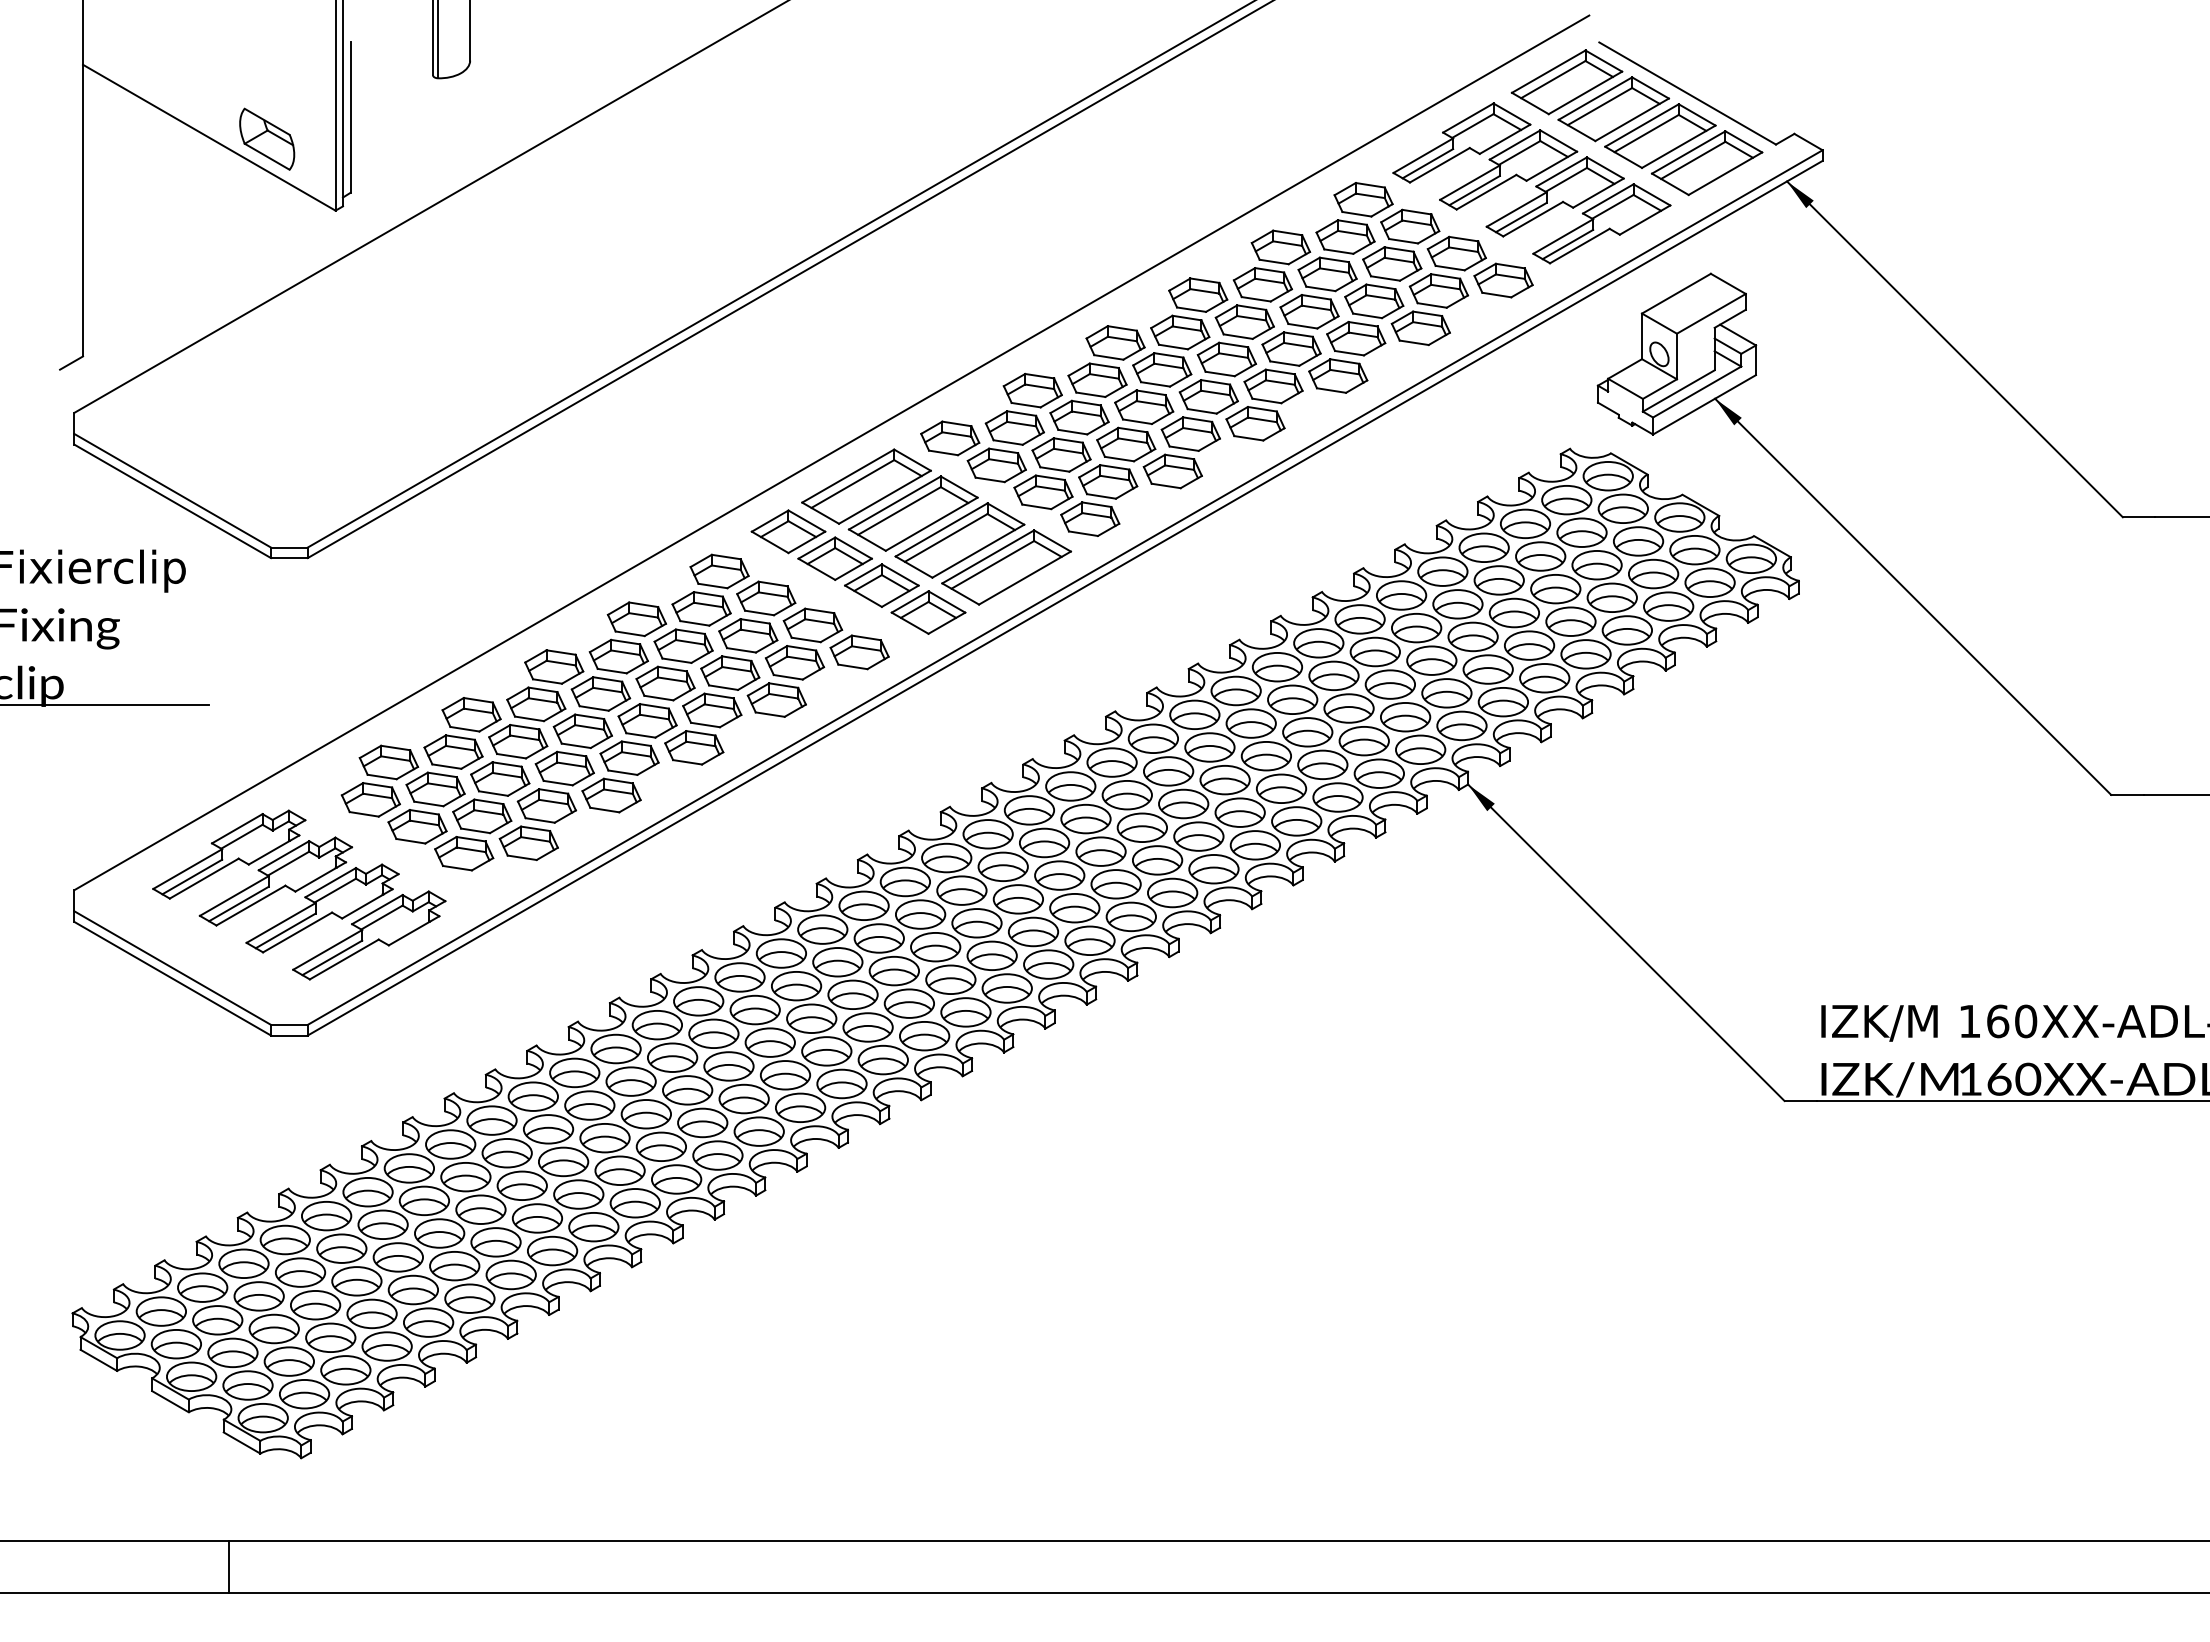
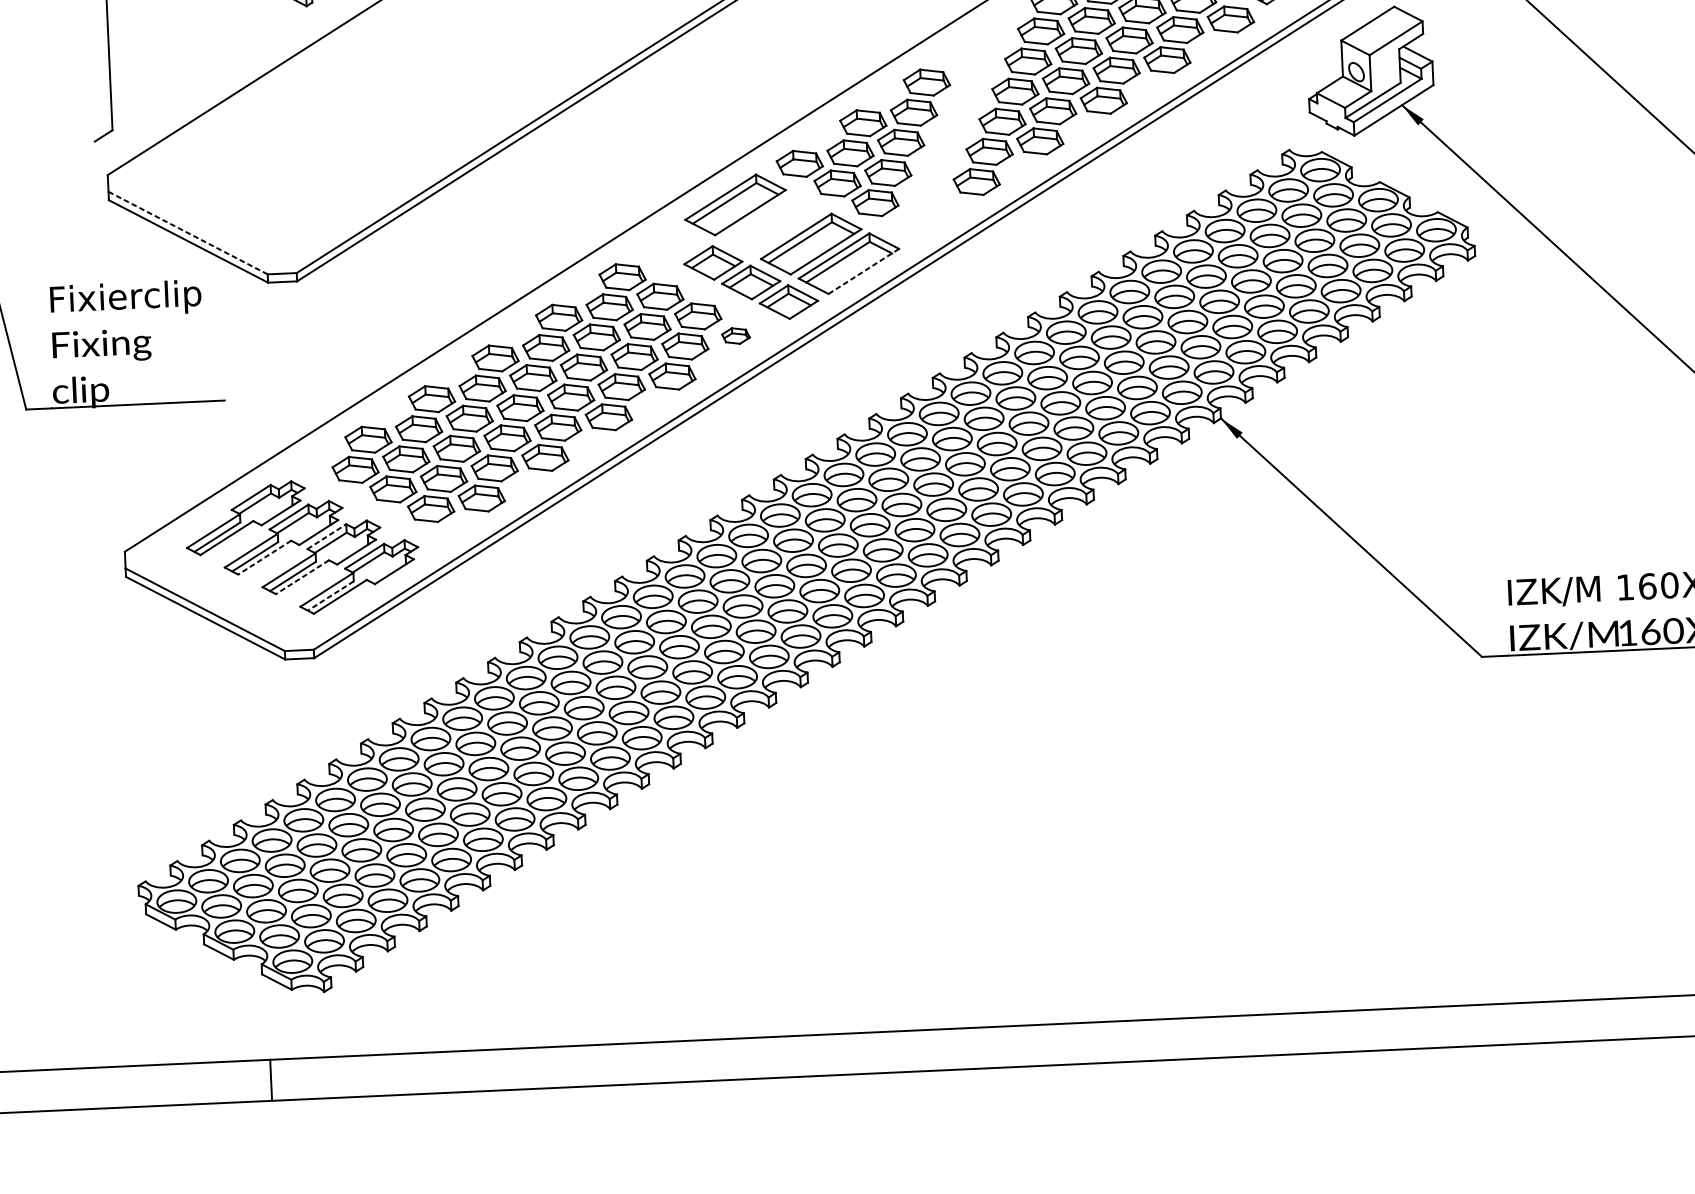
part: (1144, 406) -> (952, 131), removed
line: (172, 490) -> (187, 232), solid -> dashed
part: (912, 513) -> (772, 224), removed
part: (788, 531) -> (675, 243), removed
line: (1024, 578) -> (863, 271), solid -> dashed
part: (859, 652) -> (735, 336), size x0.6
line: (331, 882) -> (327, 536), solid -> dashed
line: (250, 905) -> (264, 557), solid -> dashed
line: (297, 932) -> (302, 577), solid -> dashed
line: (331, 958) -> (330, 596), solid -> dashed

